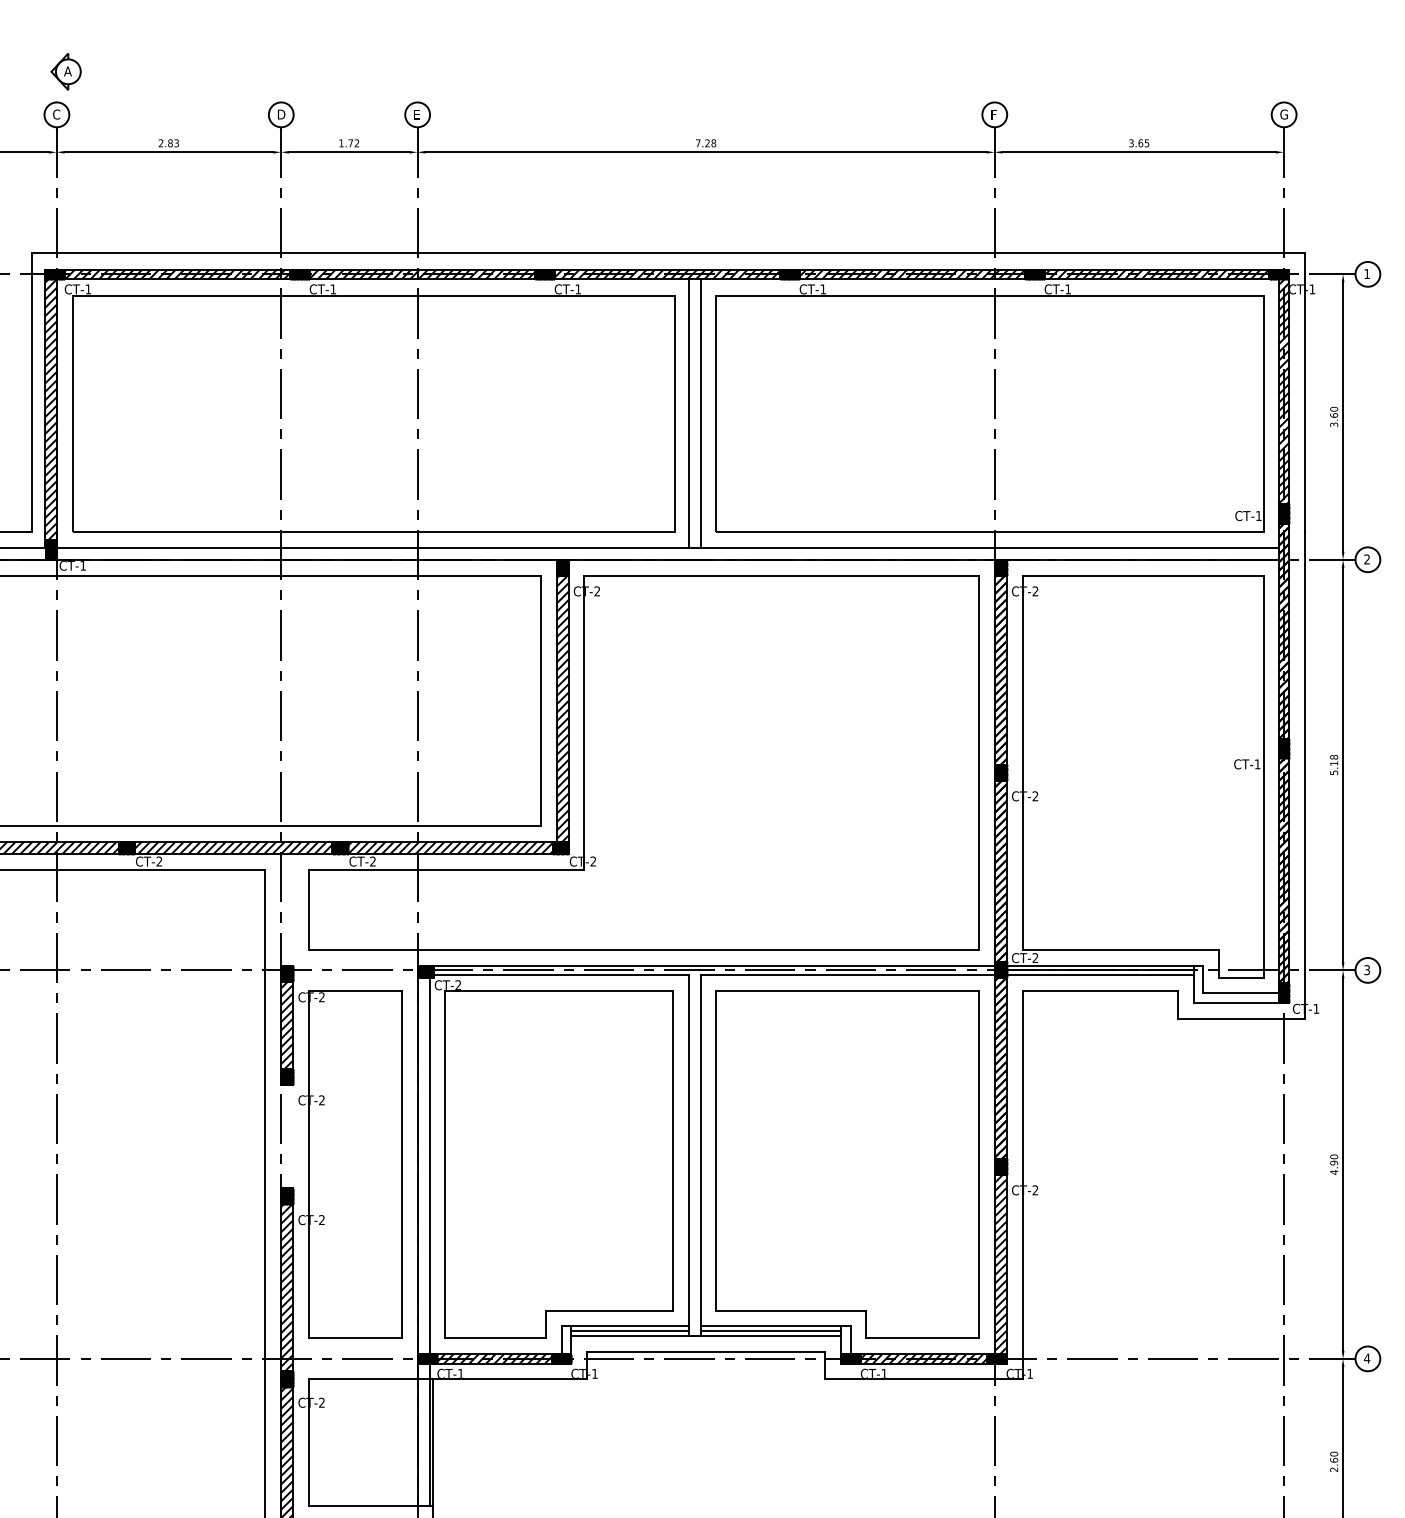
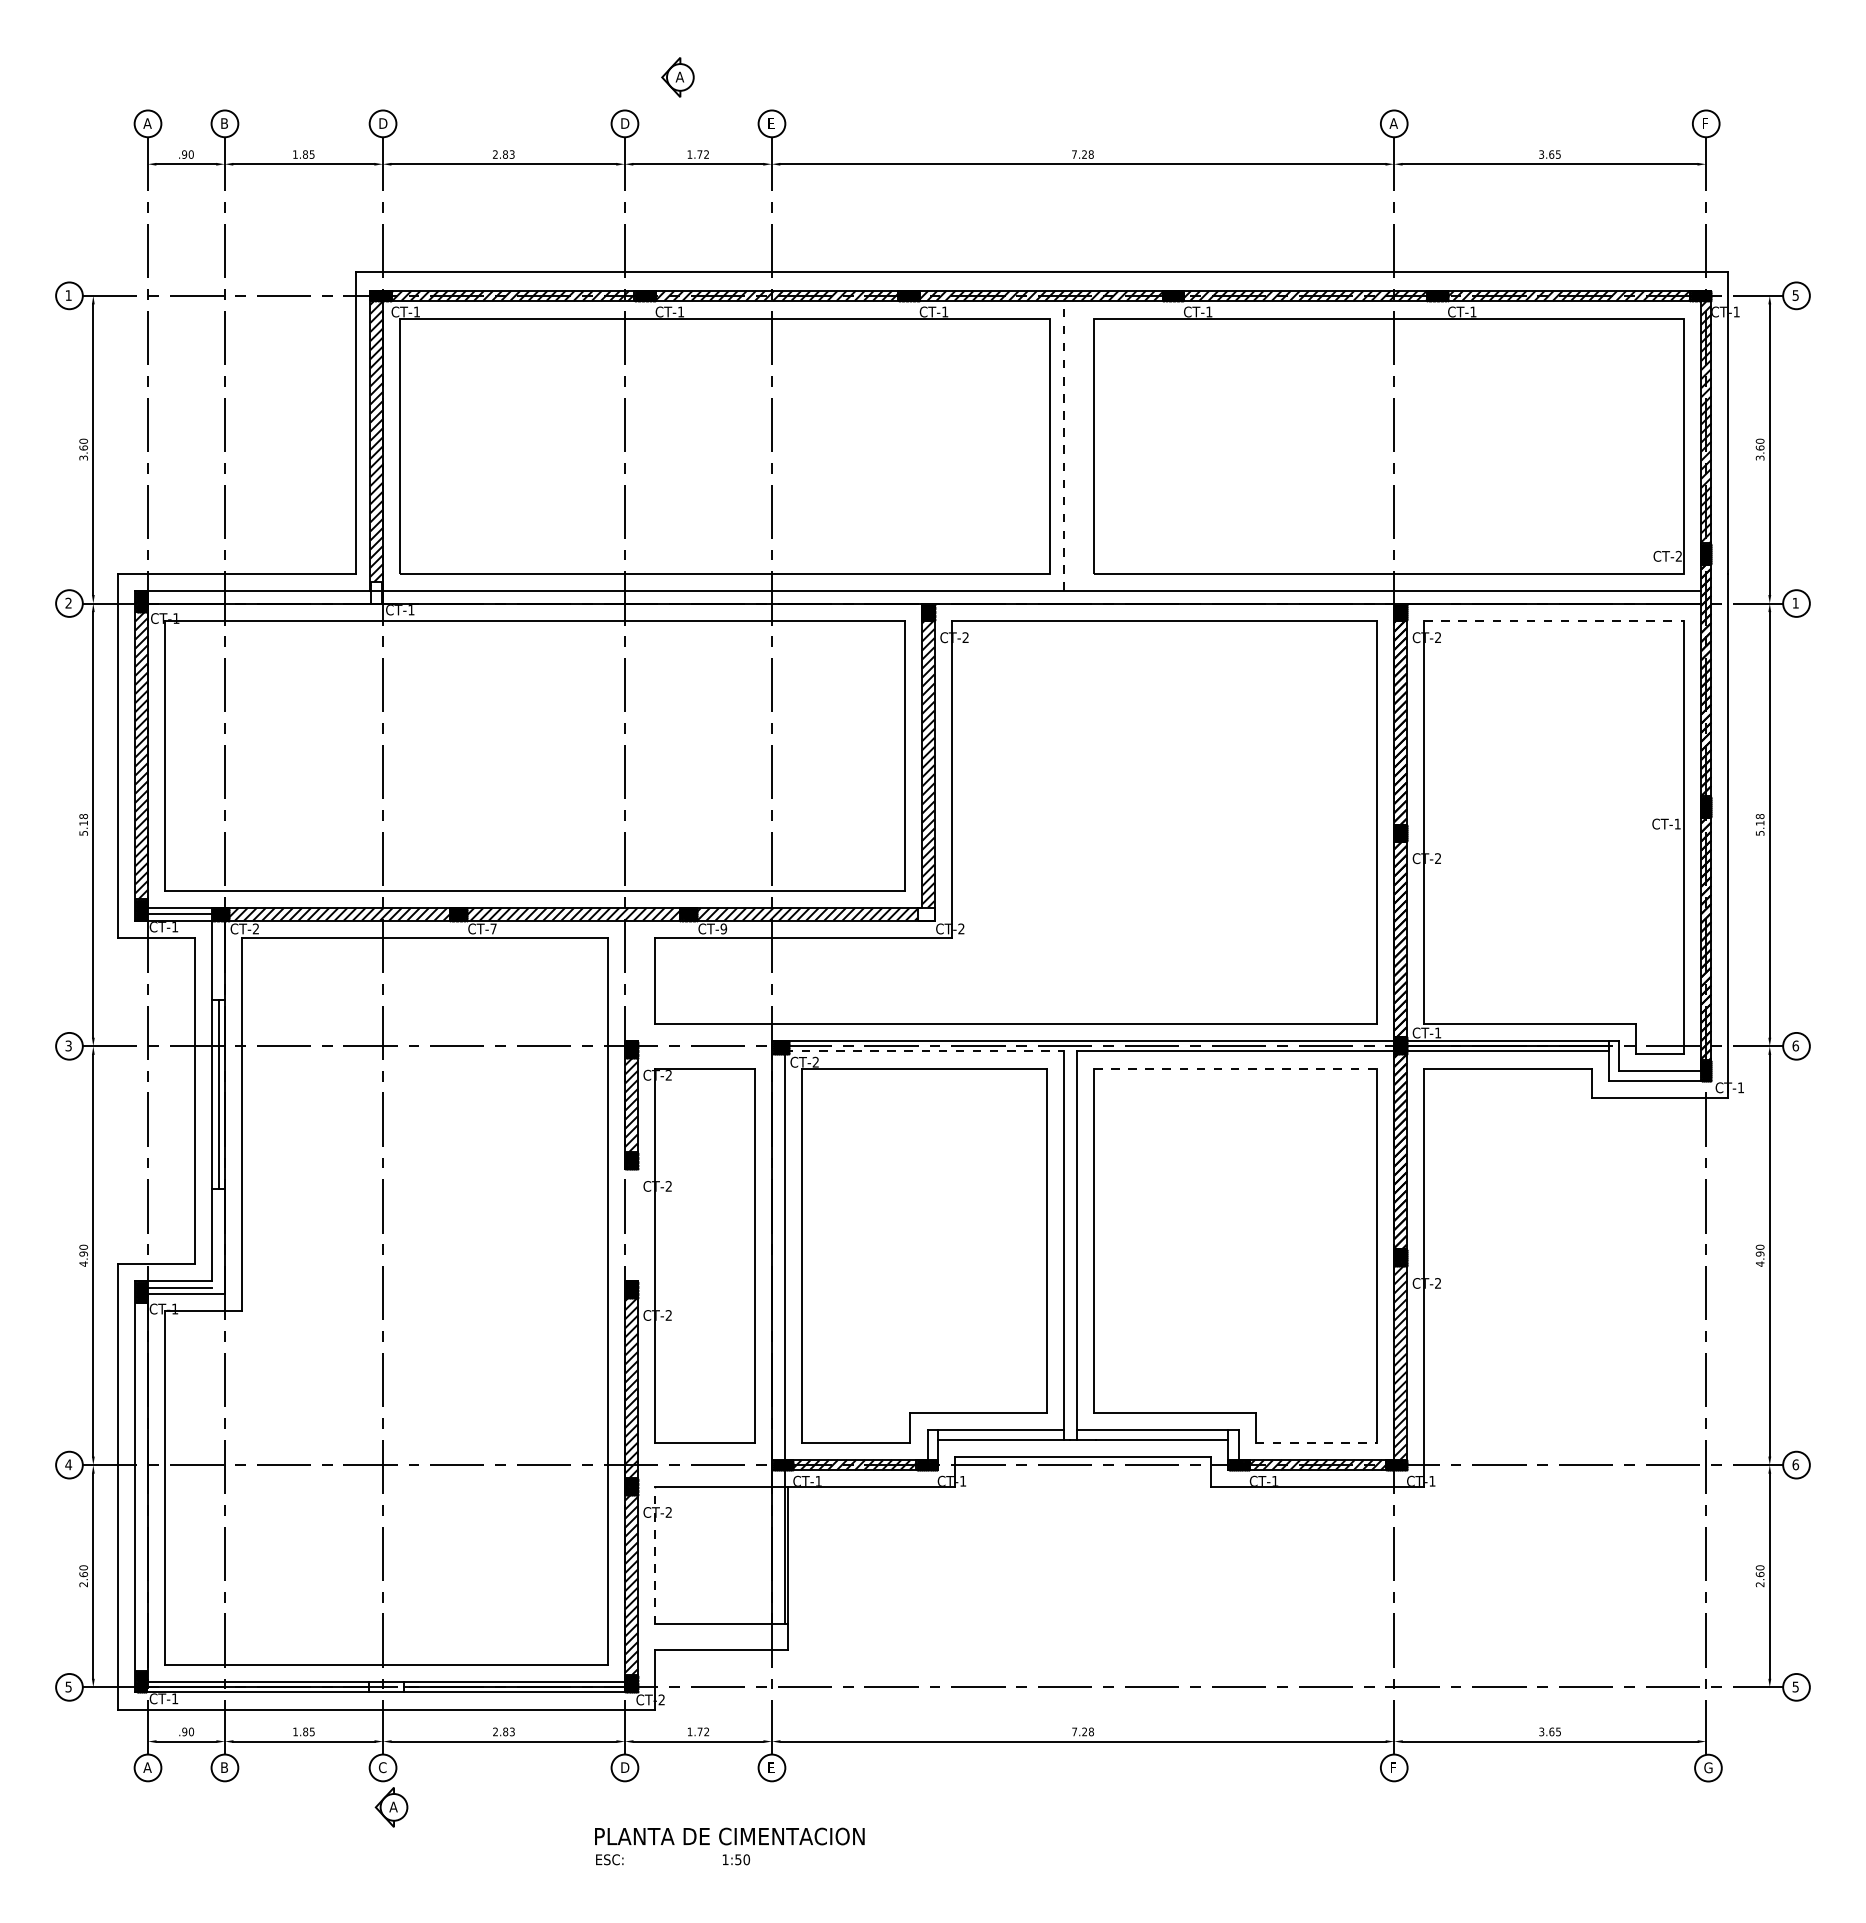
part: (65, 71) -> (677, 77), moved
text: (56, 114) -> (382, 123), C -> D
text: (994, 114) -> (1393, 123), F -> A
text: (1284, 114) -> (1706, 123), G -> F
text: (1366, 274) -> (1795, 295), 1 -> 5
line: (688, 413) -> (1064, 445), solid -> dashed
line: (701, 413) -> (1077, 445), removed
text: (1258, 515) -> (1678, 555), CT-1 -> CT-2
hatch: (50, 549) -> (376, 592), removed
text: (1366, 558) -> (1795, 602), 2 -> 1
line: (1143, 575) -> (1554, 620), solid -> dashed
hatch: (560, 847) -> (926, 913), removed
text: (159, 861) -> (493, 928), CT-2 -> CT-7
text: (372, 861) -> (723, 928), CT-2 -> CT-9
text: (1034, 957) -> (1437, 1032), CT-2 -> CT-1
text: (1366, 969) -> (1795, 1045), 3 -> 6
line: (559, 975) -> (924, 1051), solid -> dashed
line: (847, 991) -> (1235, 1068), solid -> dashed
line: (629, 1330) -> (1000, 1434), removed
line: (770, 1330) -> (1152, 1434), removed
line: (922, 1337) -> (1316, 1442), solid -> dashed
text: (1366, 1358) -> (1795, 1464), 4 -> 6
line: (308, 1442) -> (654, 1555), solid -> dashed

